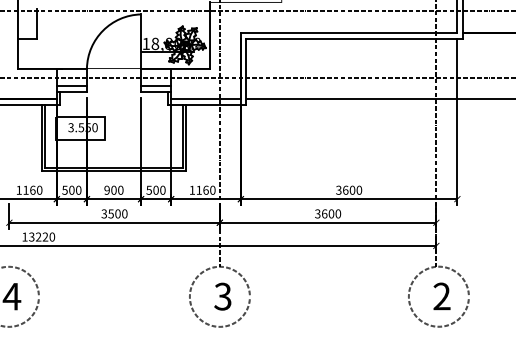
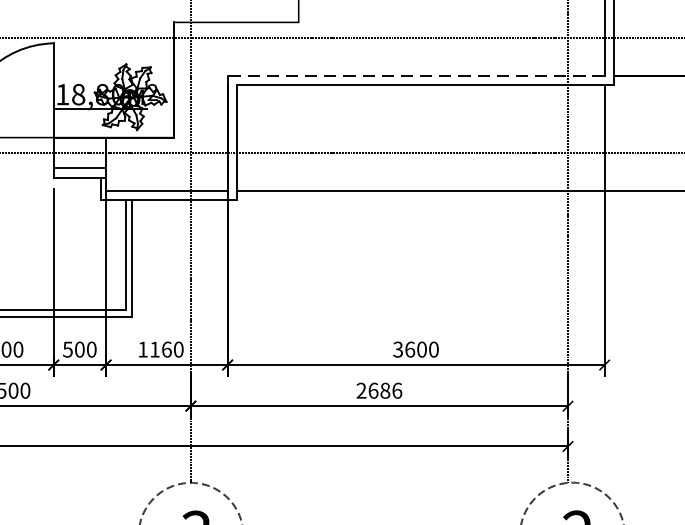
line: (348, 33) -> (414, 76), solid -> dashed
text: (328, 213) -> (380, 390), 3600 -> 2686

